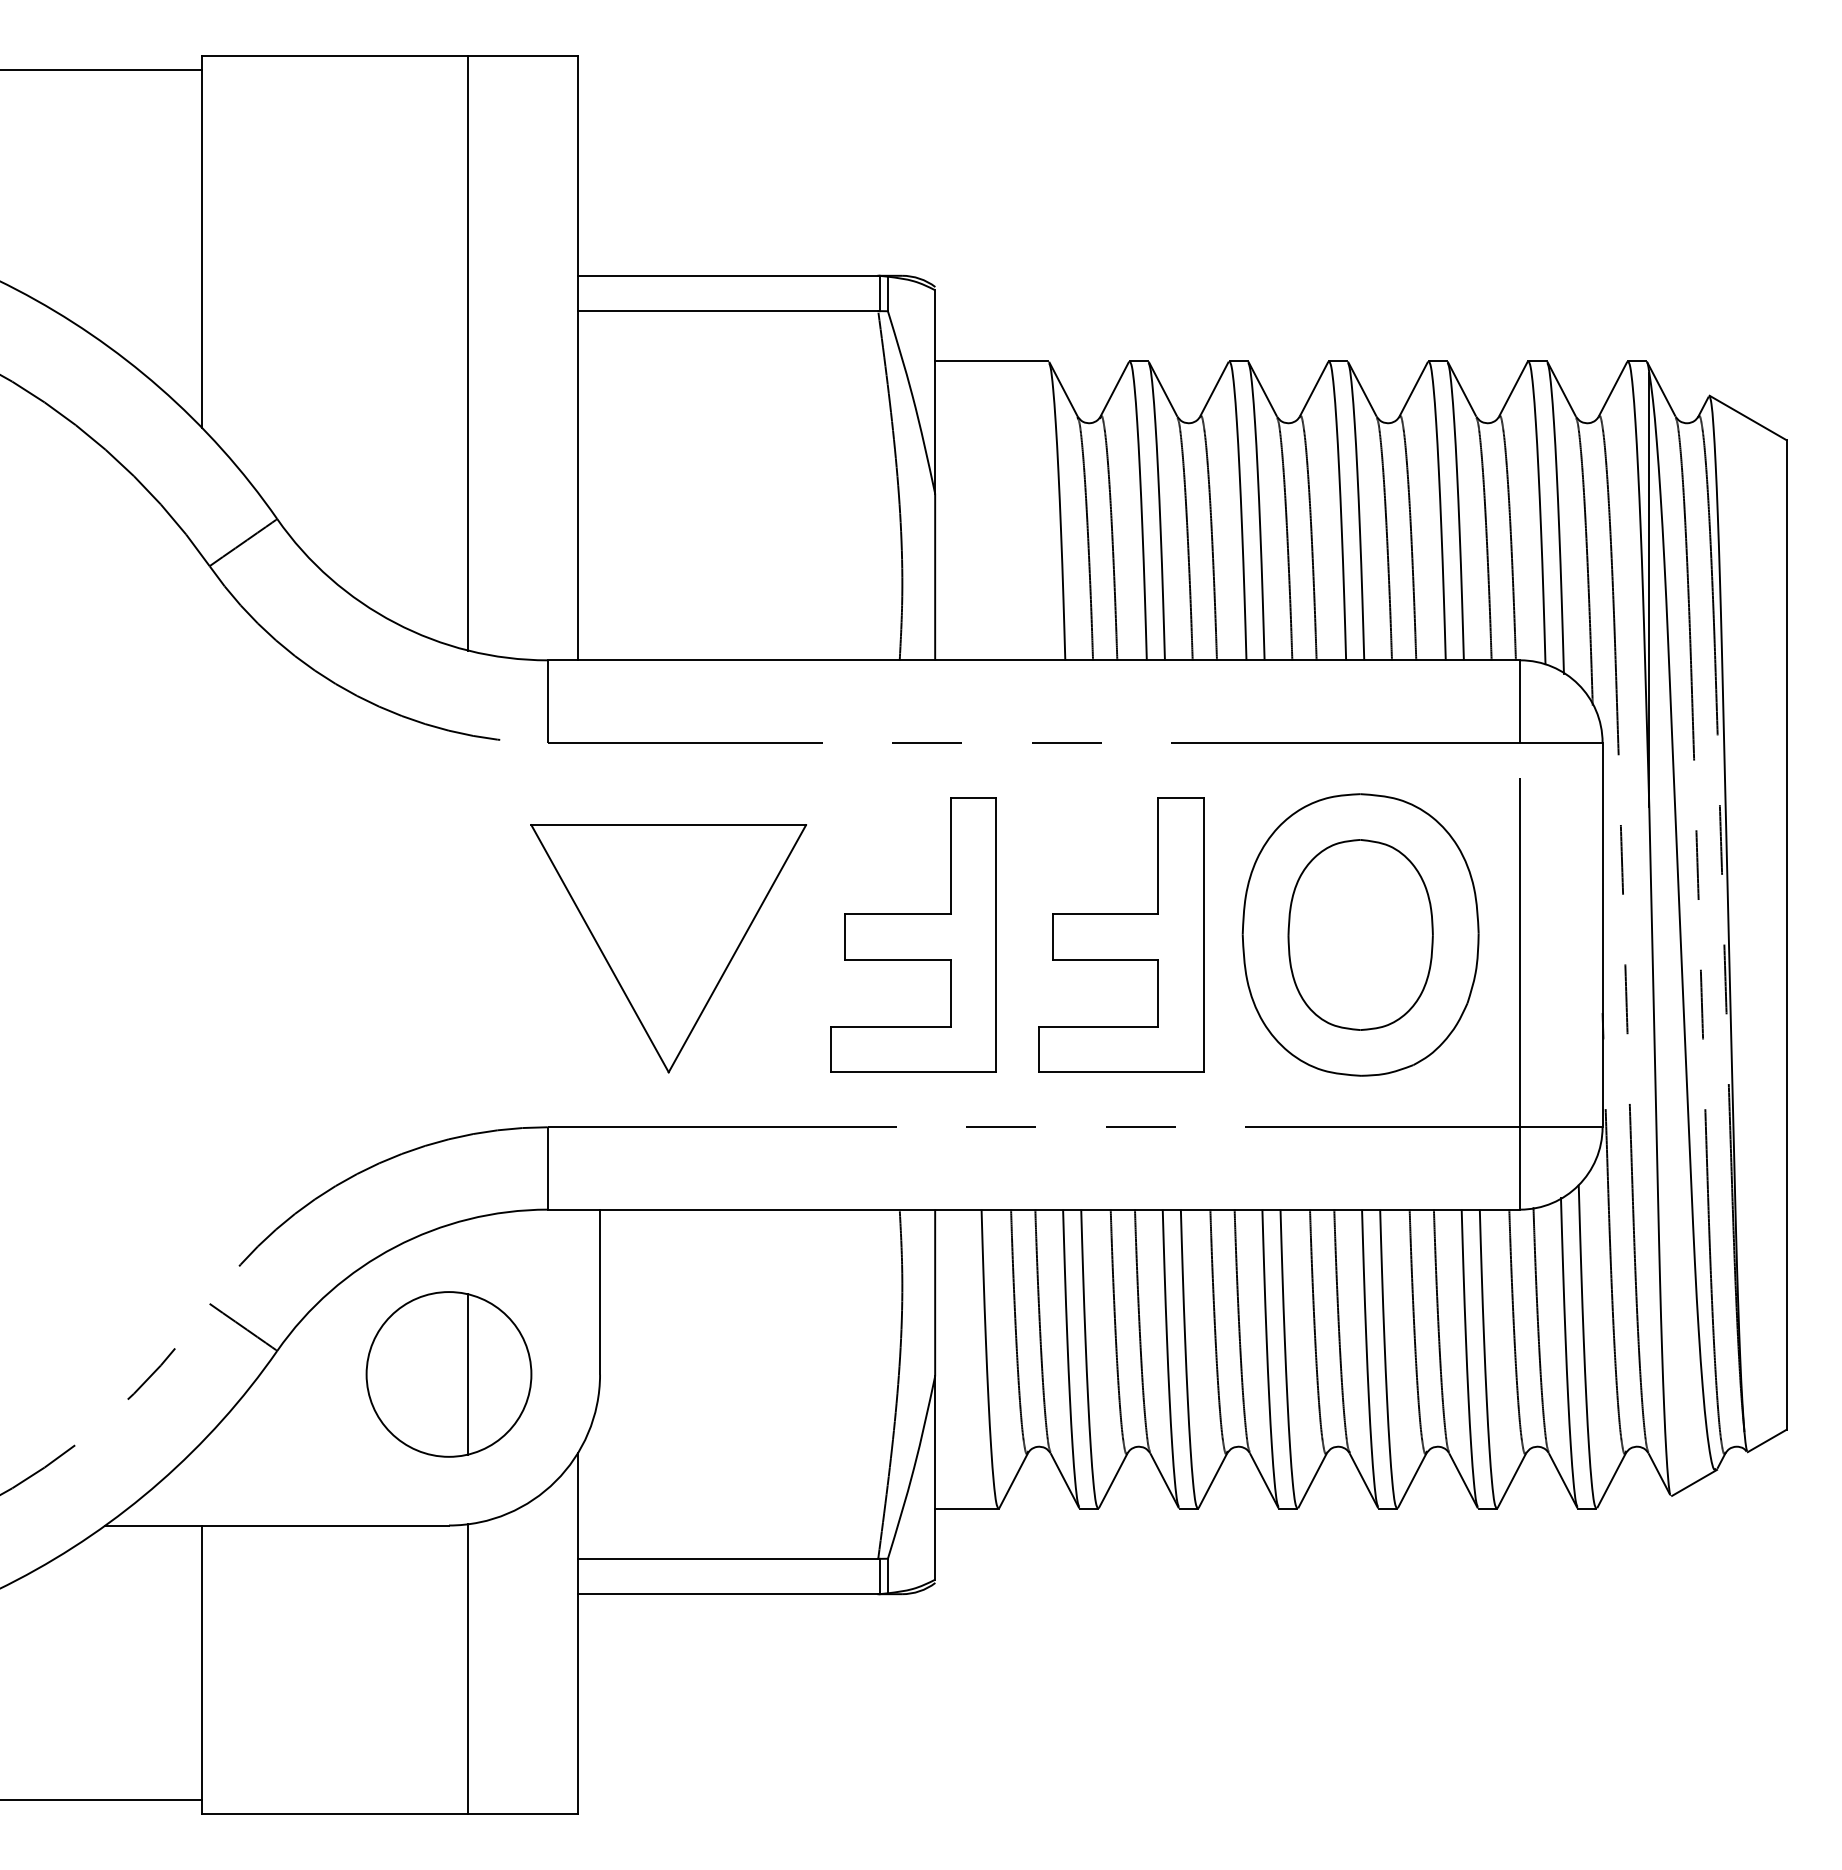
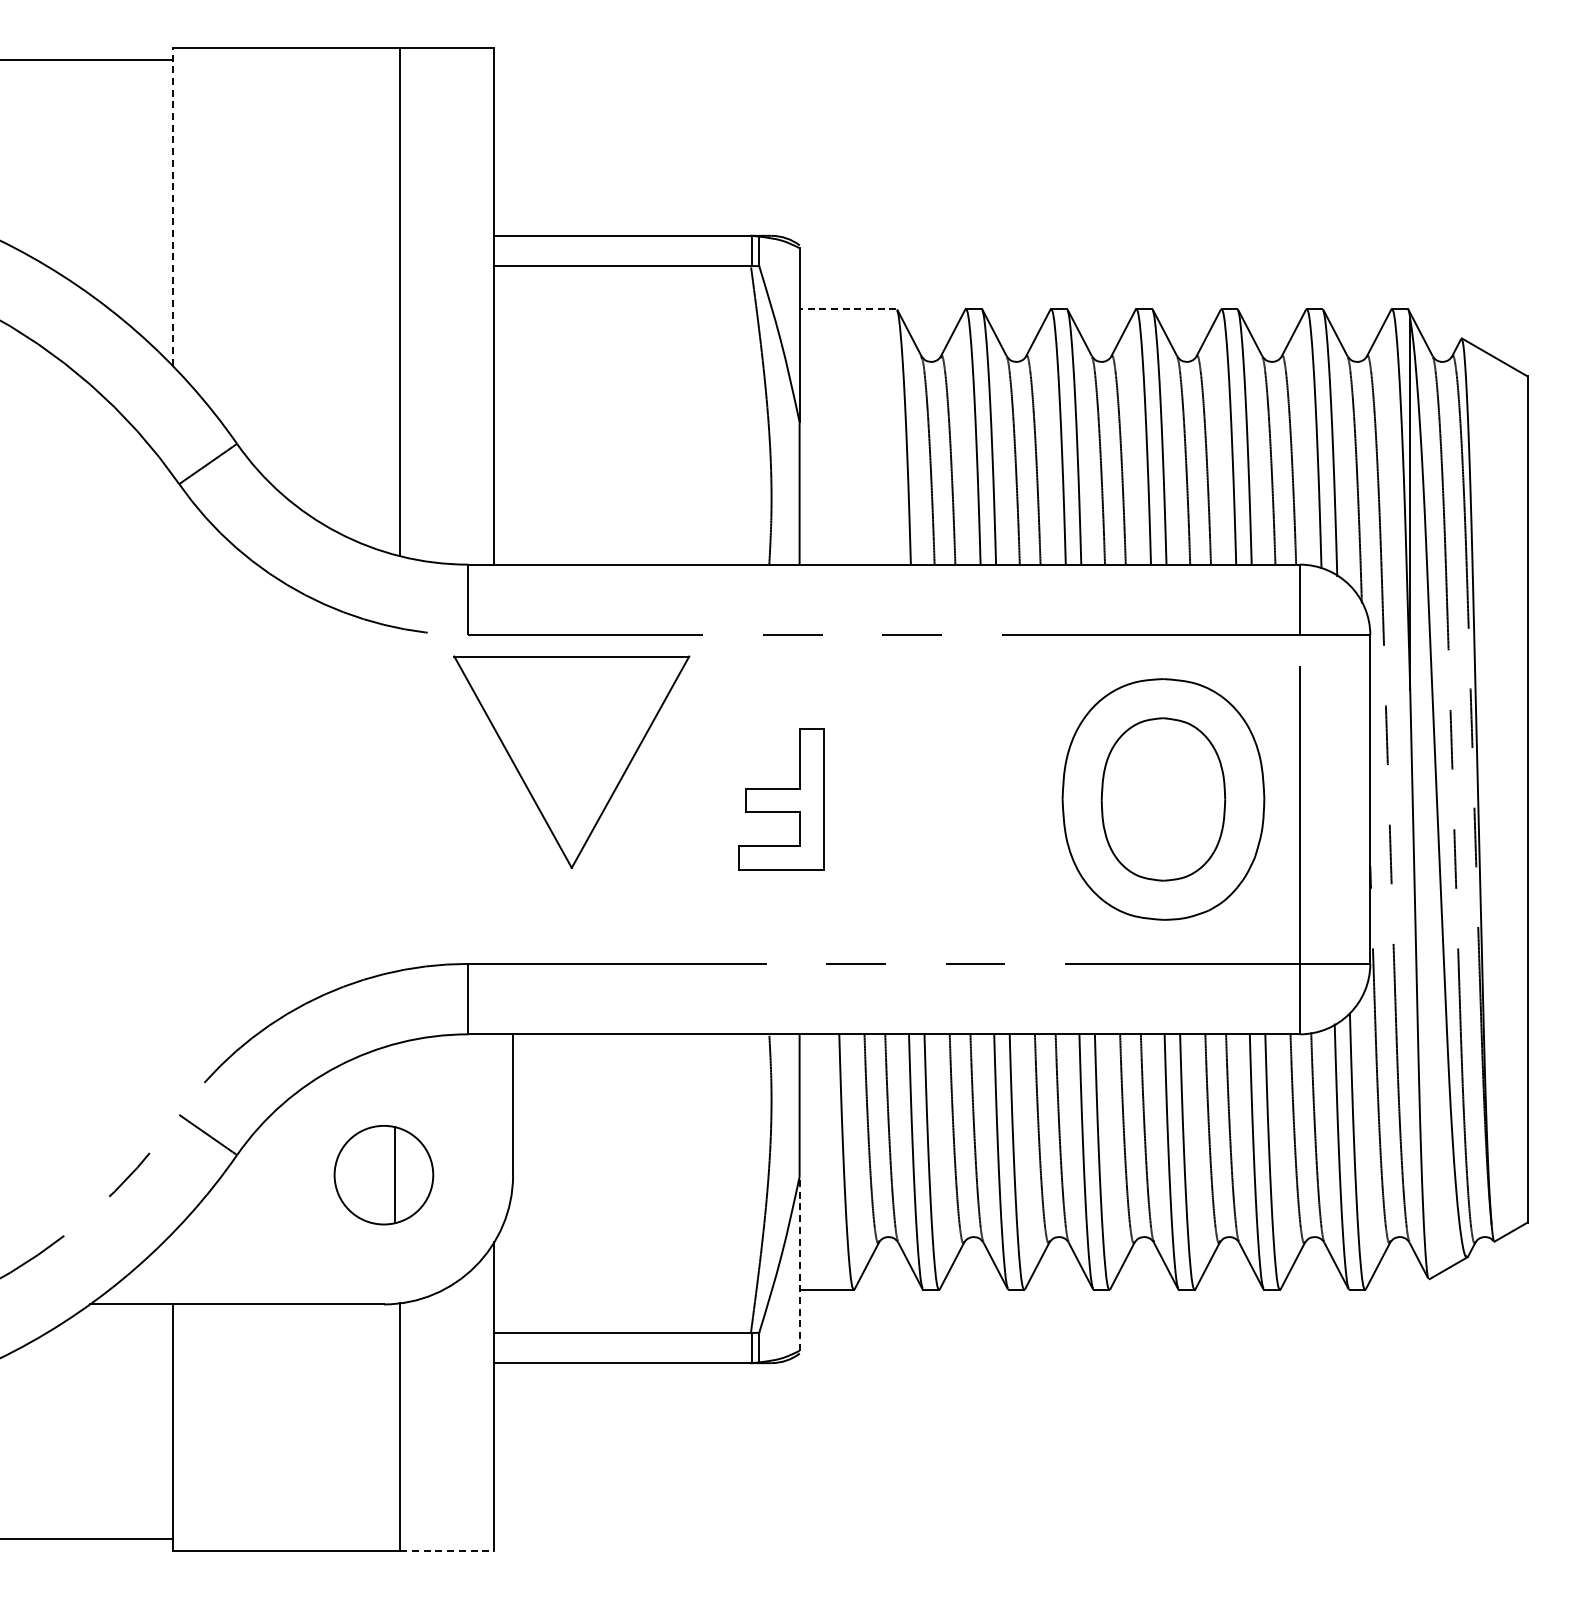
line: (201, 241) -> (172, 206), solid -> dashed
line: (991, 360) -> (847, 308), solid -> dashed
part: (912, 935) -> (780, 799), size x0.6
part: (1120, 935) -> (958, 799), removed
part: (668, 947) -> (571, 761), moved
part: (448, 1373) -> (383, 1174), size x0.7
line: (935, 1477) -> (799, 1263), solid -> dashed
line: (523, 1814) -> (447, 1551), solid -> dashed

